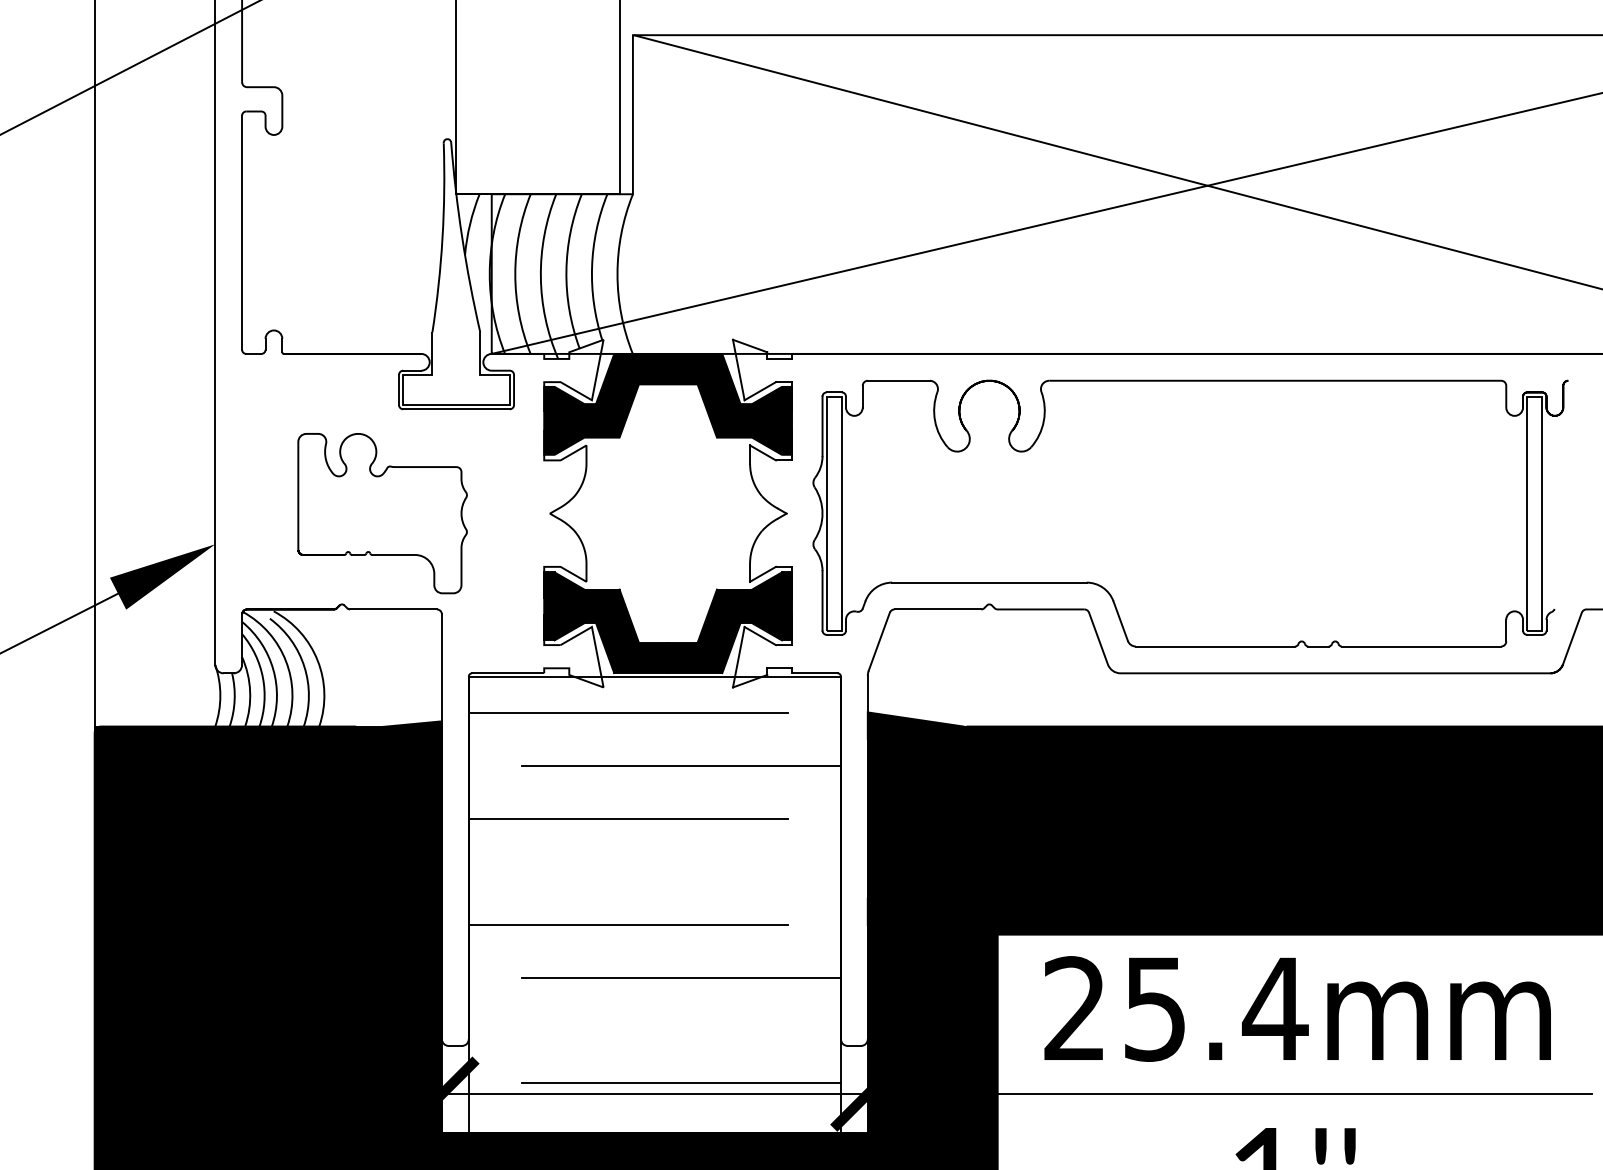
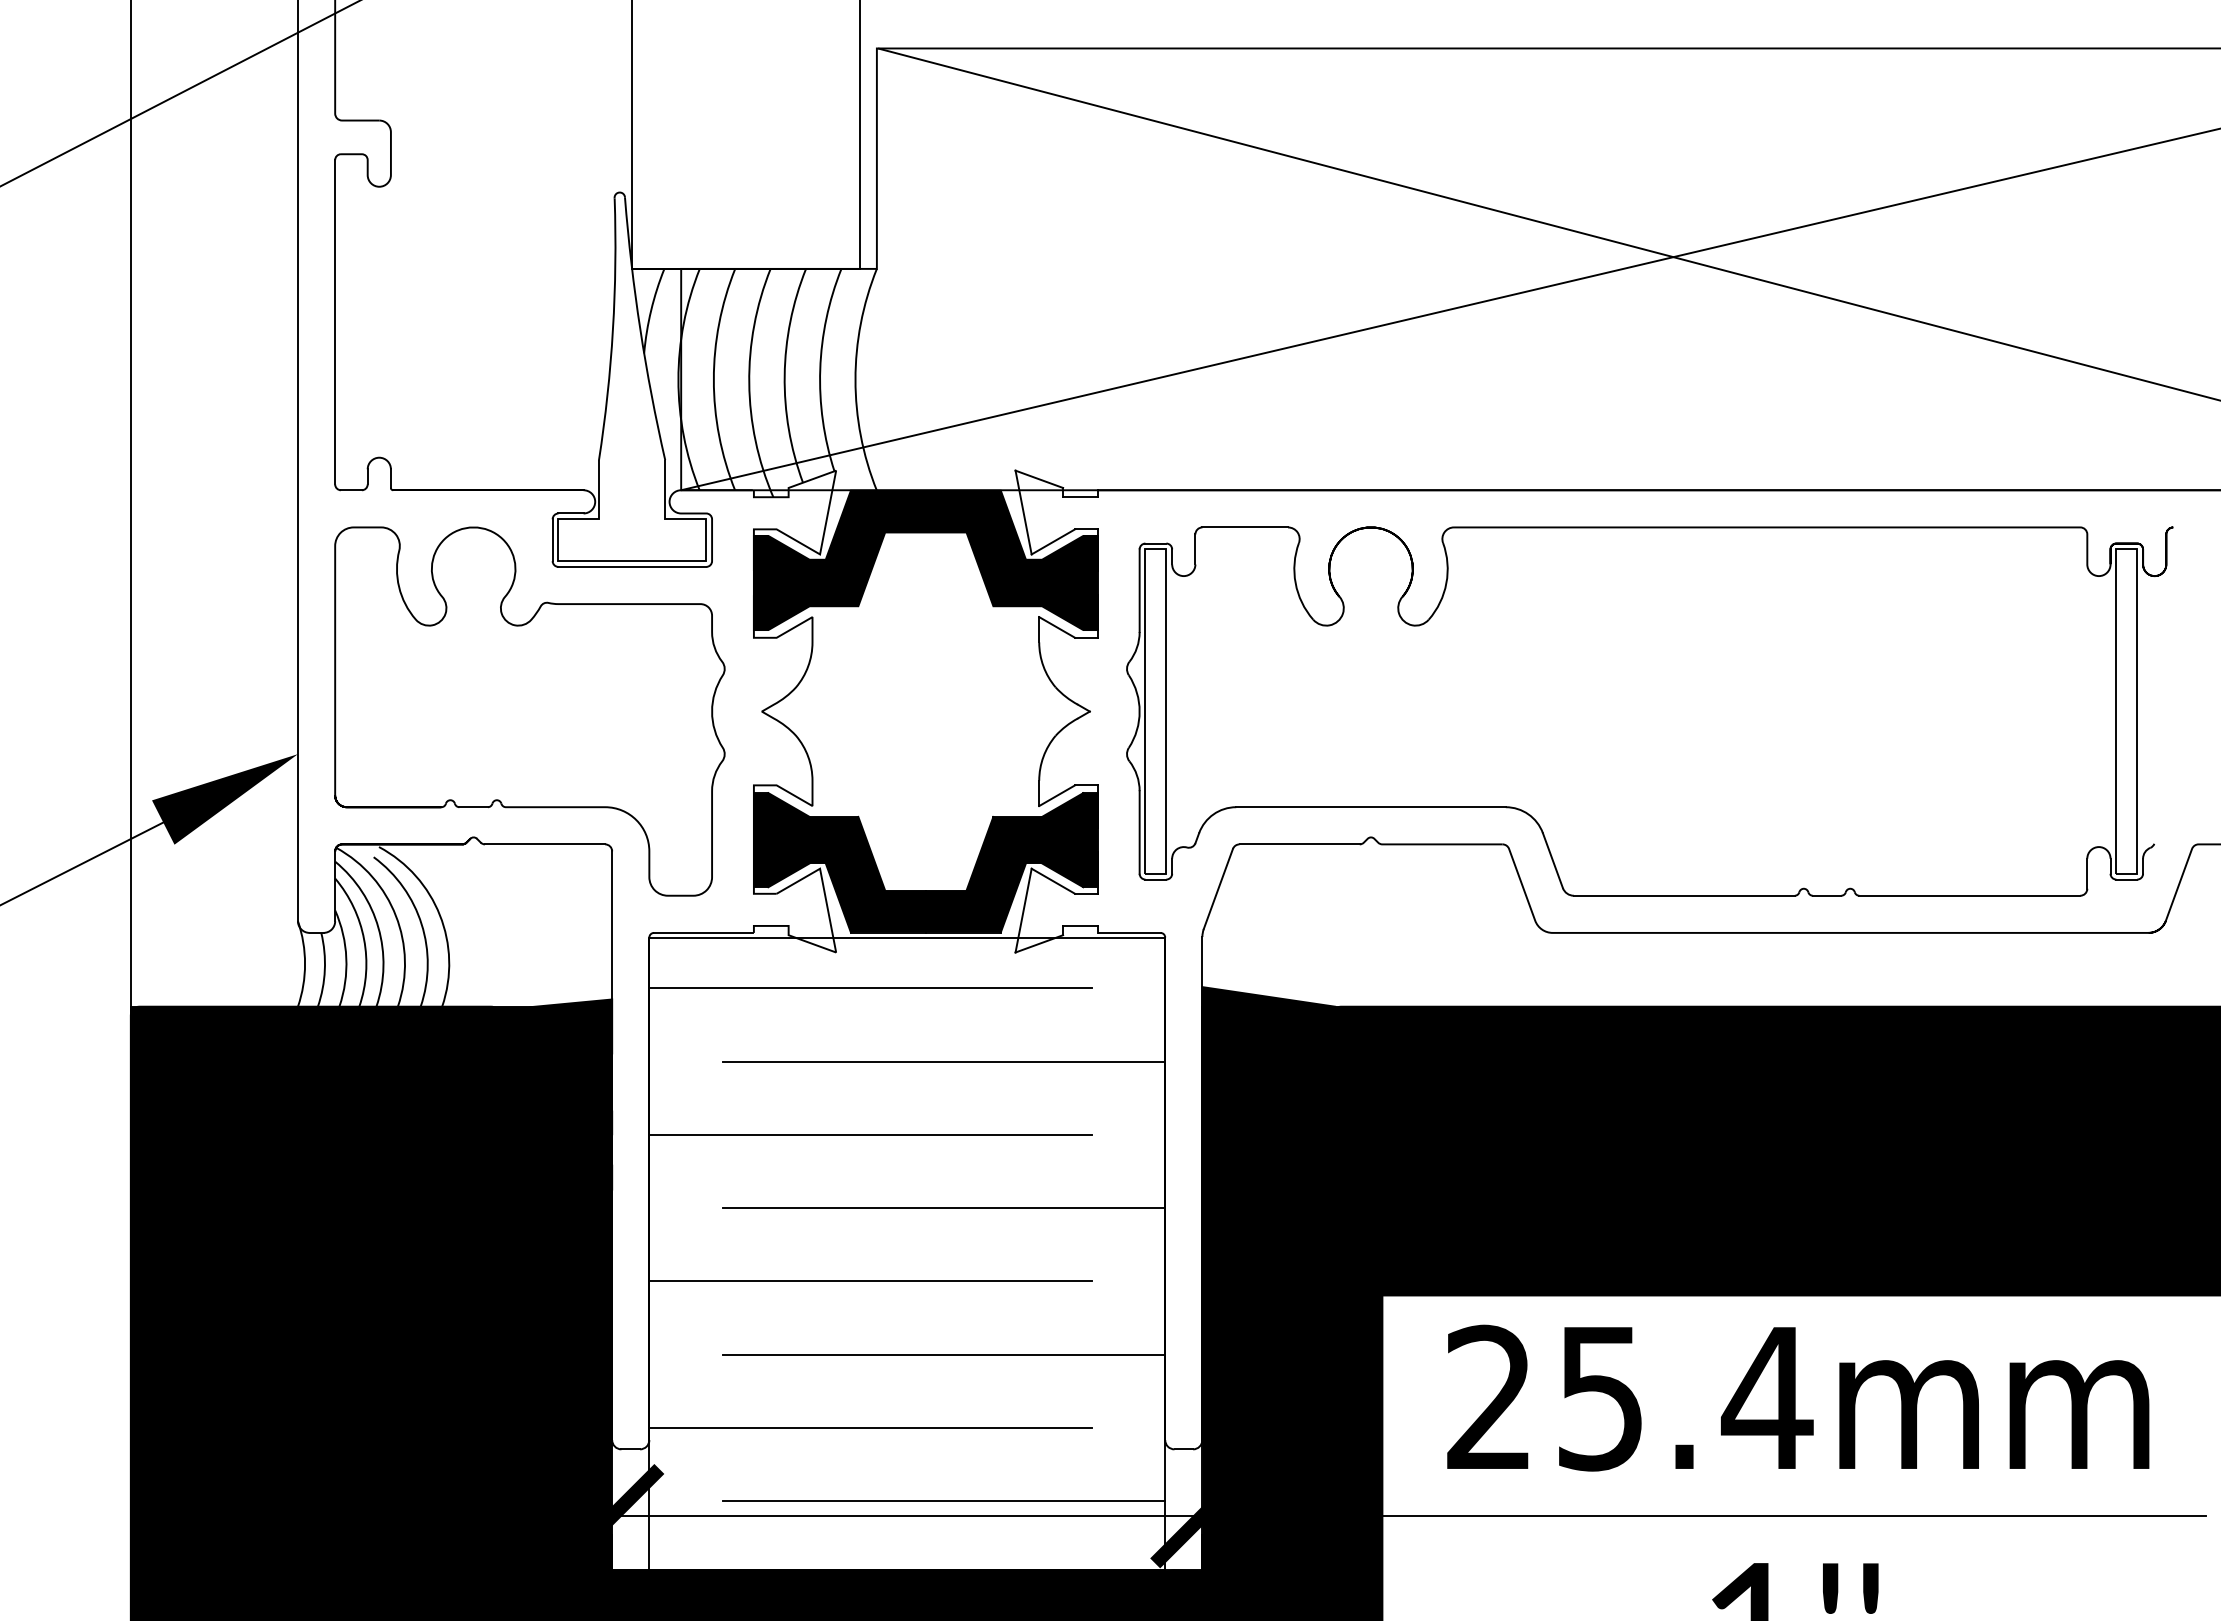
part: (382, 513) -> (529, 711), size x1.67
line: (681, 872) -> (943, 1208), added
line: (628, 1030) -> (870, 1428), added

